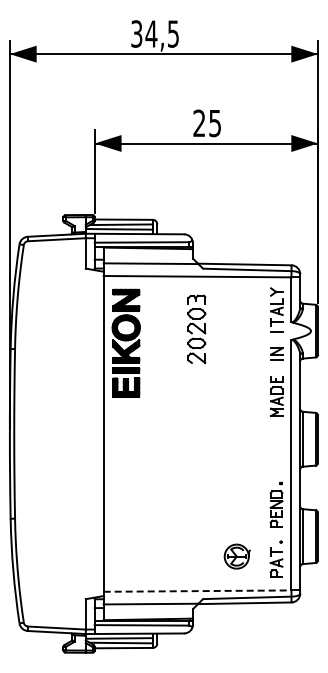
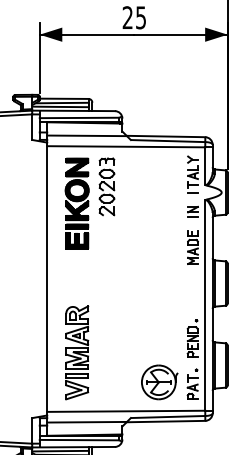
part: (196, 328) -> (106, 186), moved
part: (125, 342) -> (76, 202), moved
part: (139, 521) -> (77, 352), added
part: (237, 556) -> (159, 382), size x1.67
line: (197, 591) -> (126, 411), dashed -> solid

